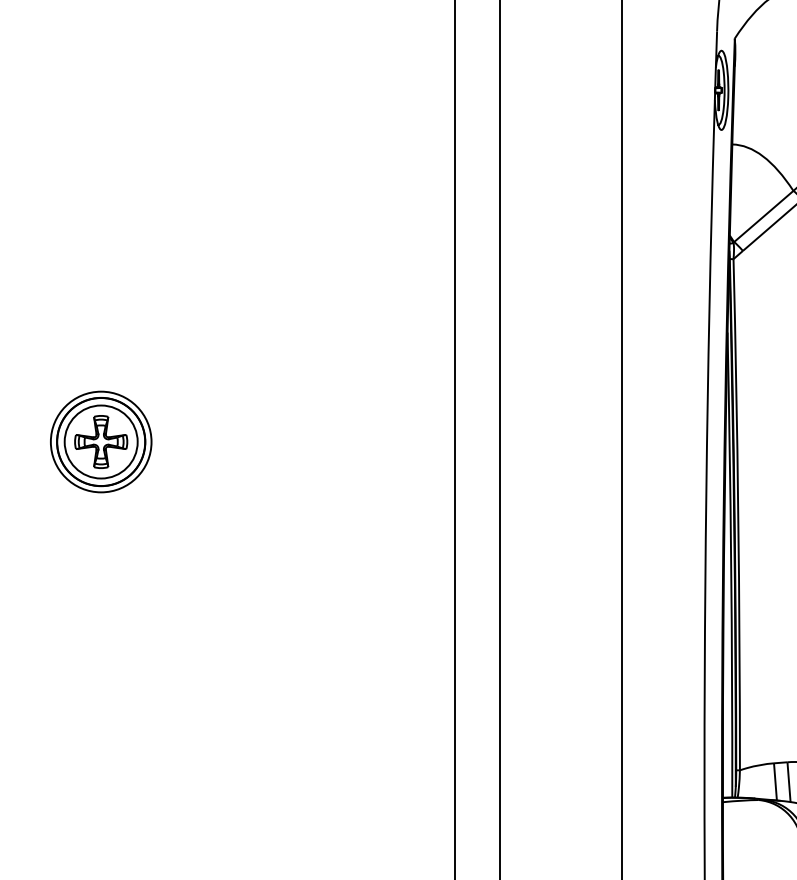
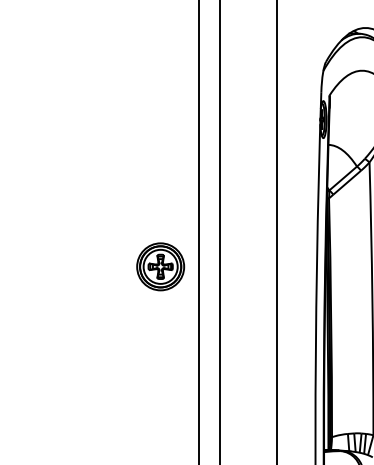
part: (100, 441) -> (160, 266), moved

